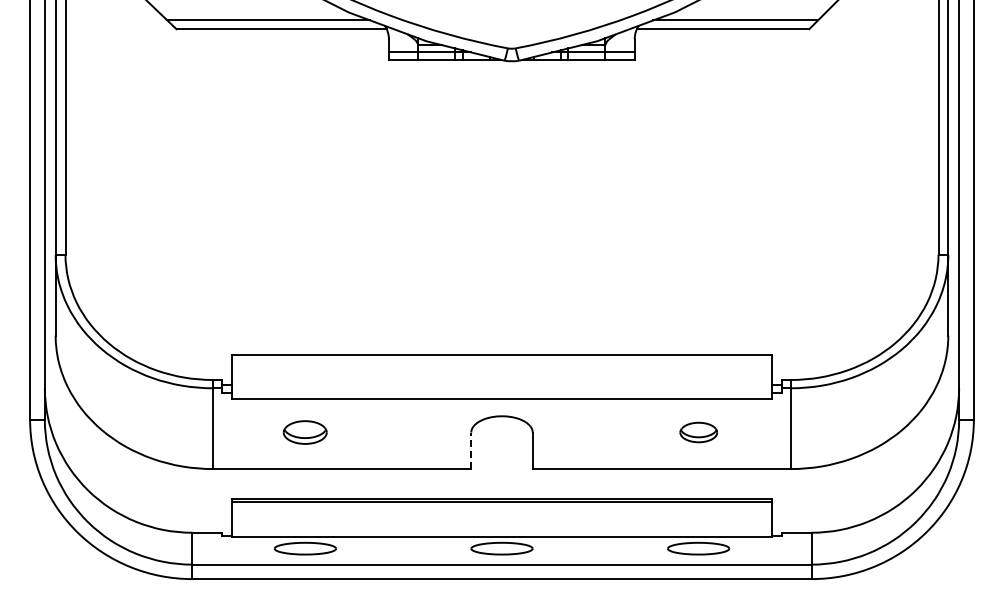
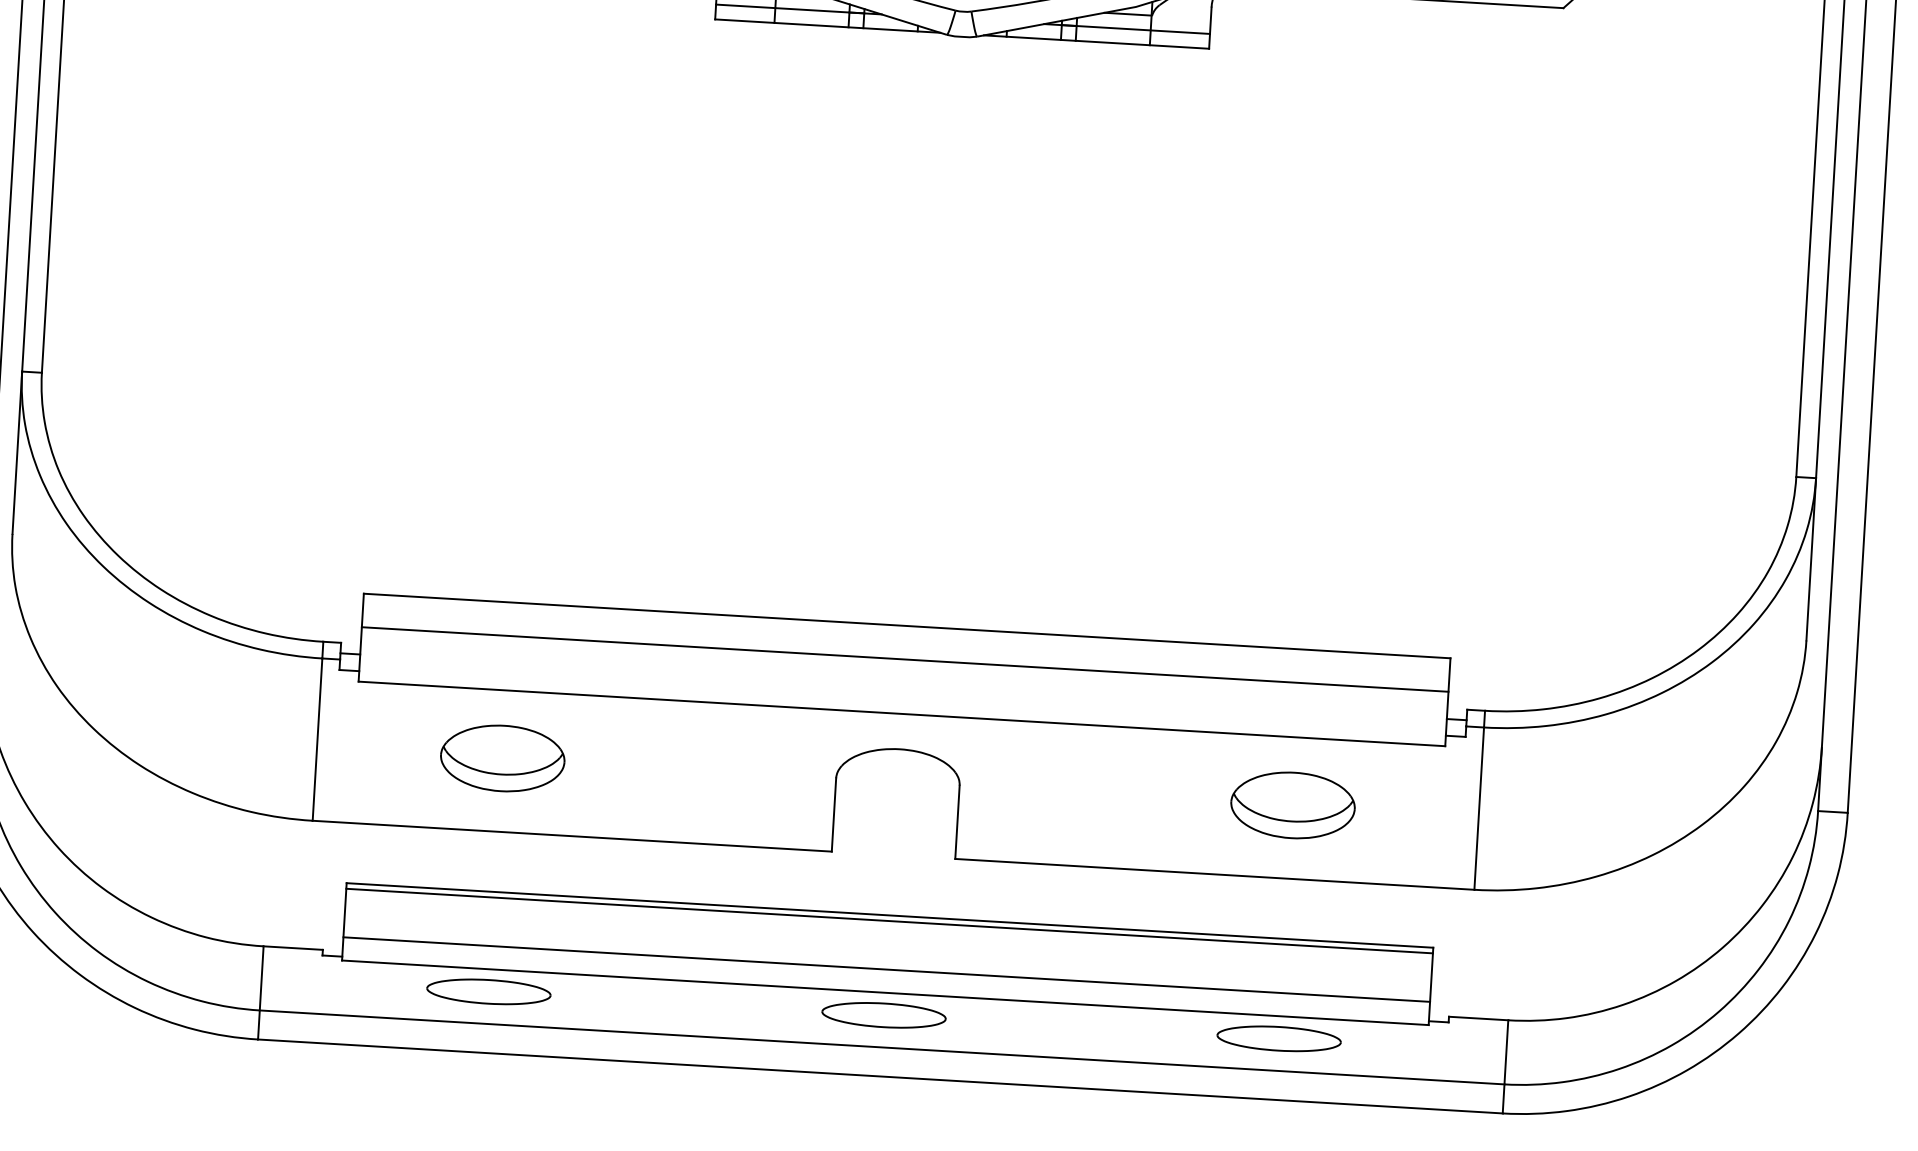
line: (501, 371) -> (904, 659), added
part: (304, 432) -> (501, 758), size x1.43
part: (698, 432) -> (1292, 805), size x1.67
line: (471, 450) -> (834, 814), dashed -> solid
line: (501, 525) -> (885, 968), added

